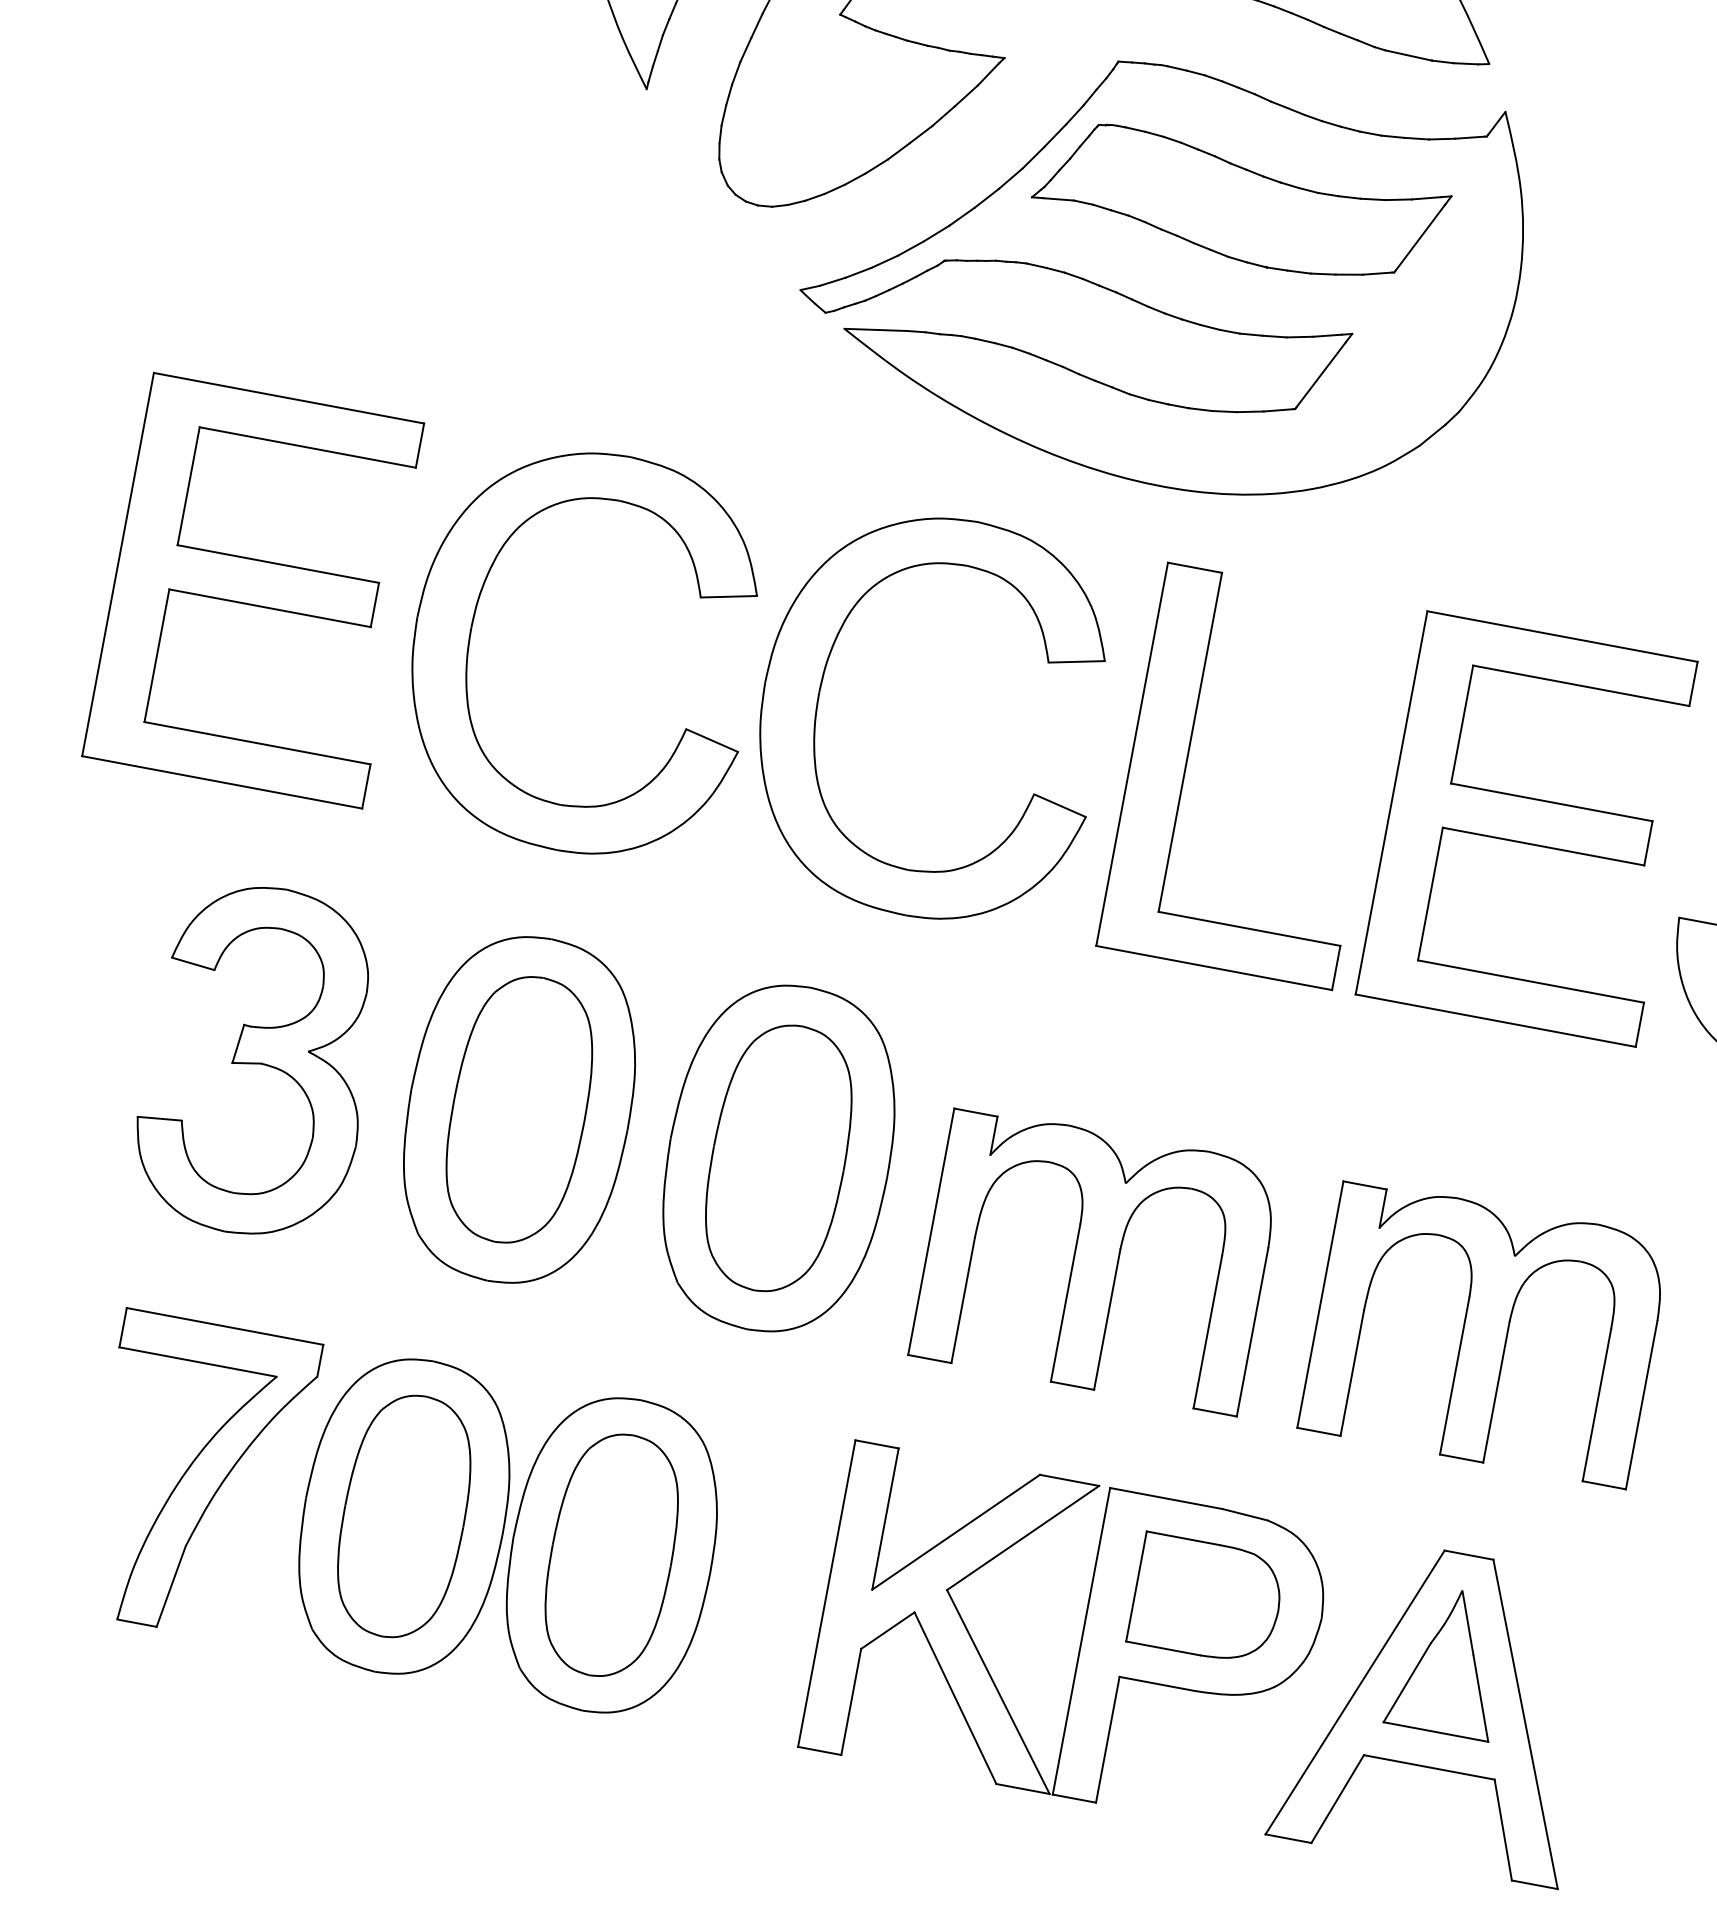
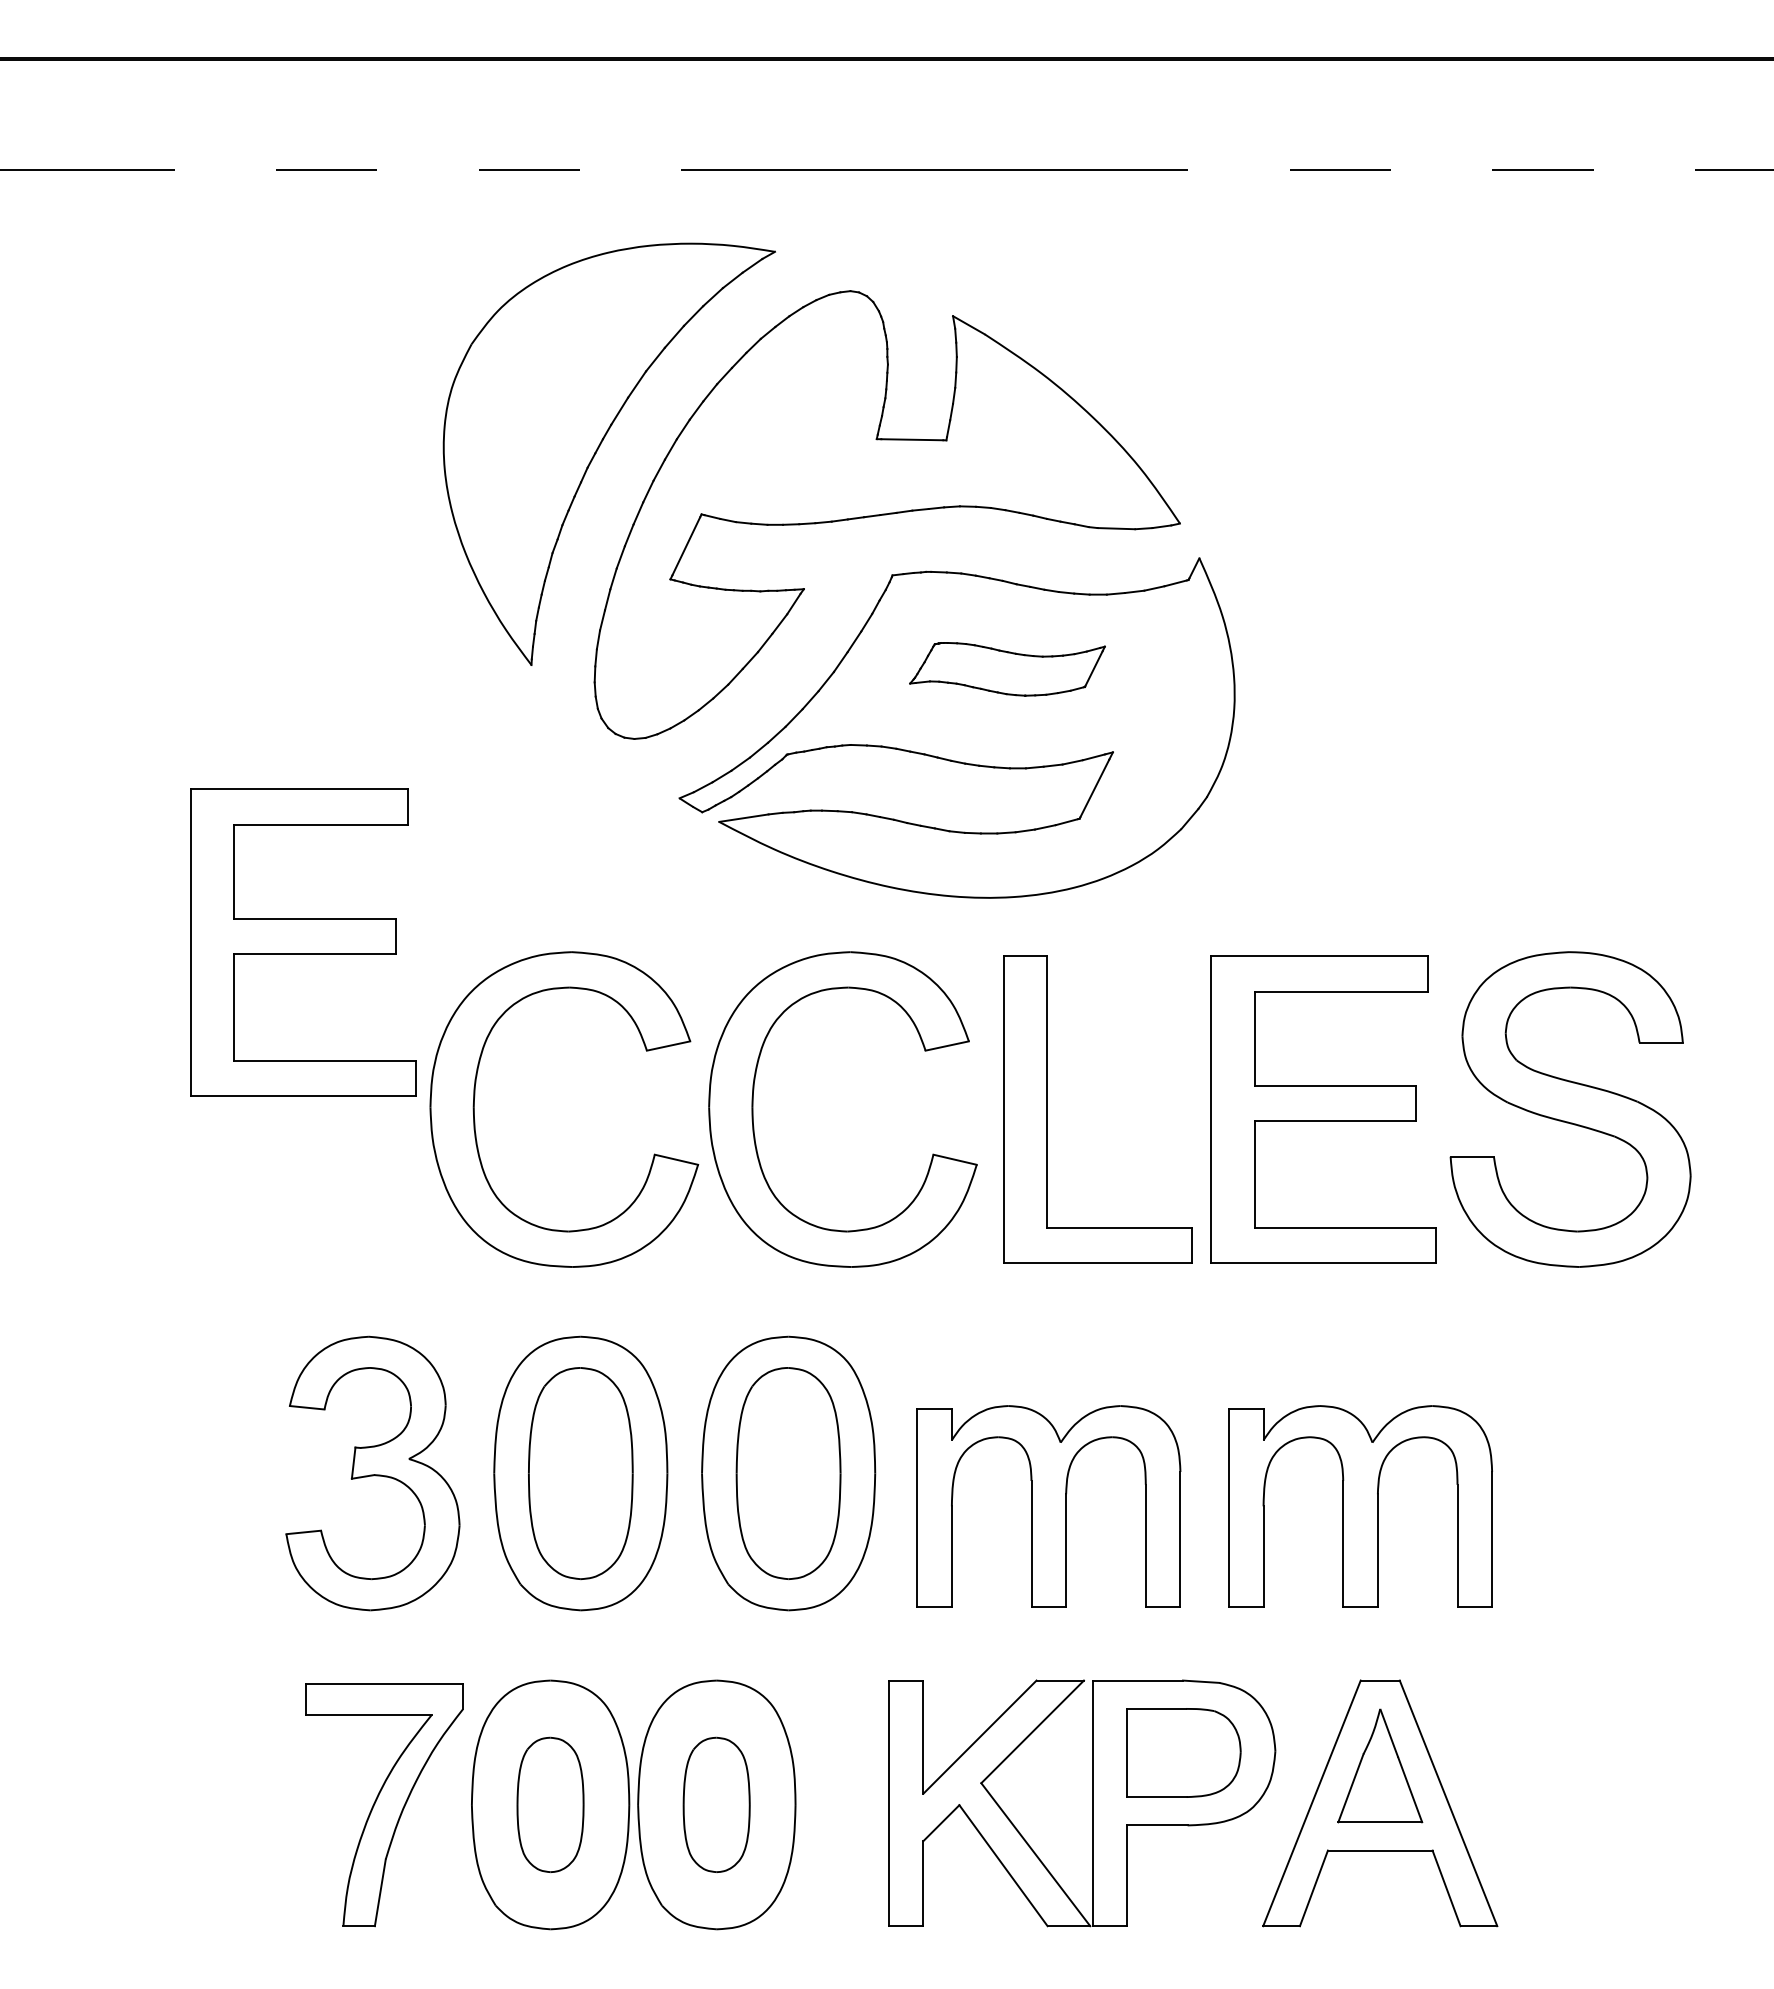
part: (1239, 205) -> (1007, 669), size x0.6
part: (258, 590) -> (303, 942), moved
part: (404, 1515) -> (550, 1804), size x0.7
part: (611, 1554) -> (716, 1804), size x0.7

